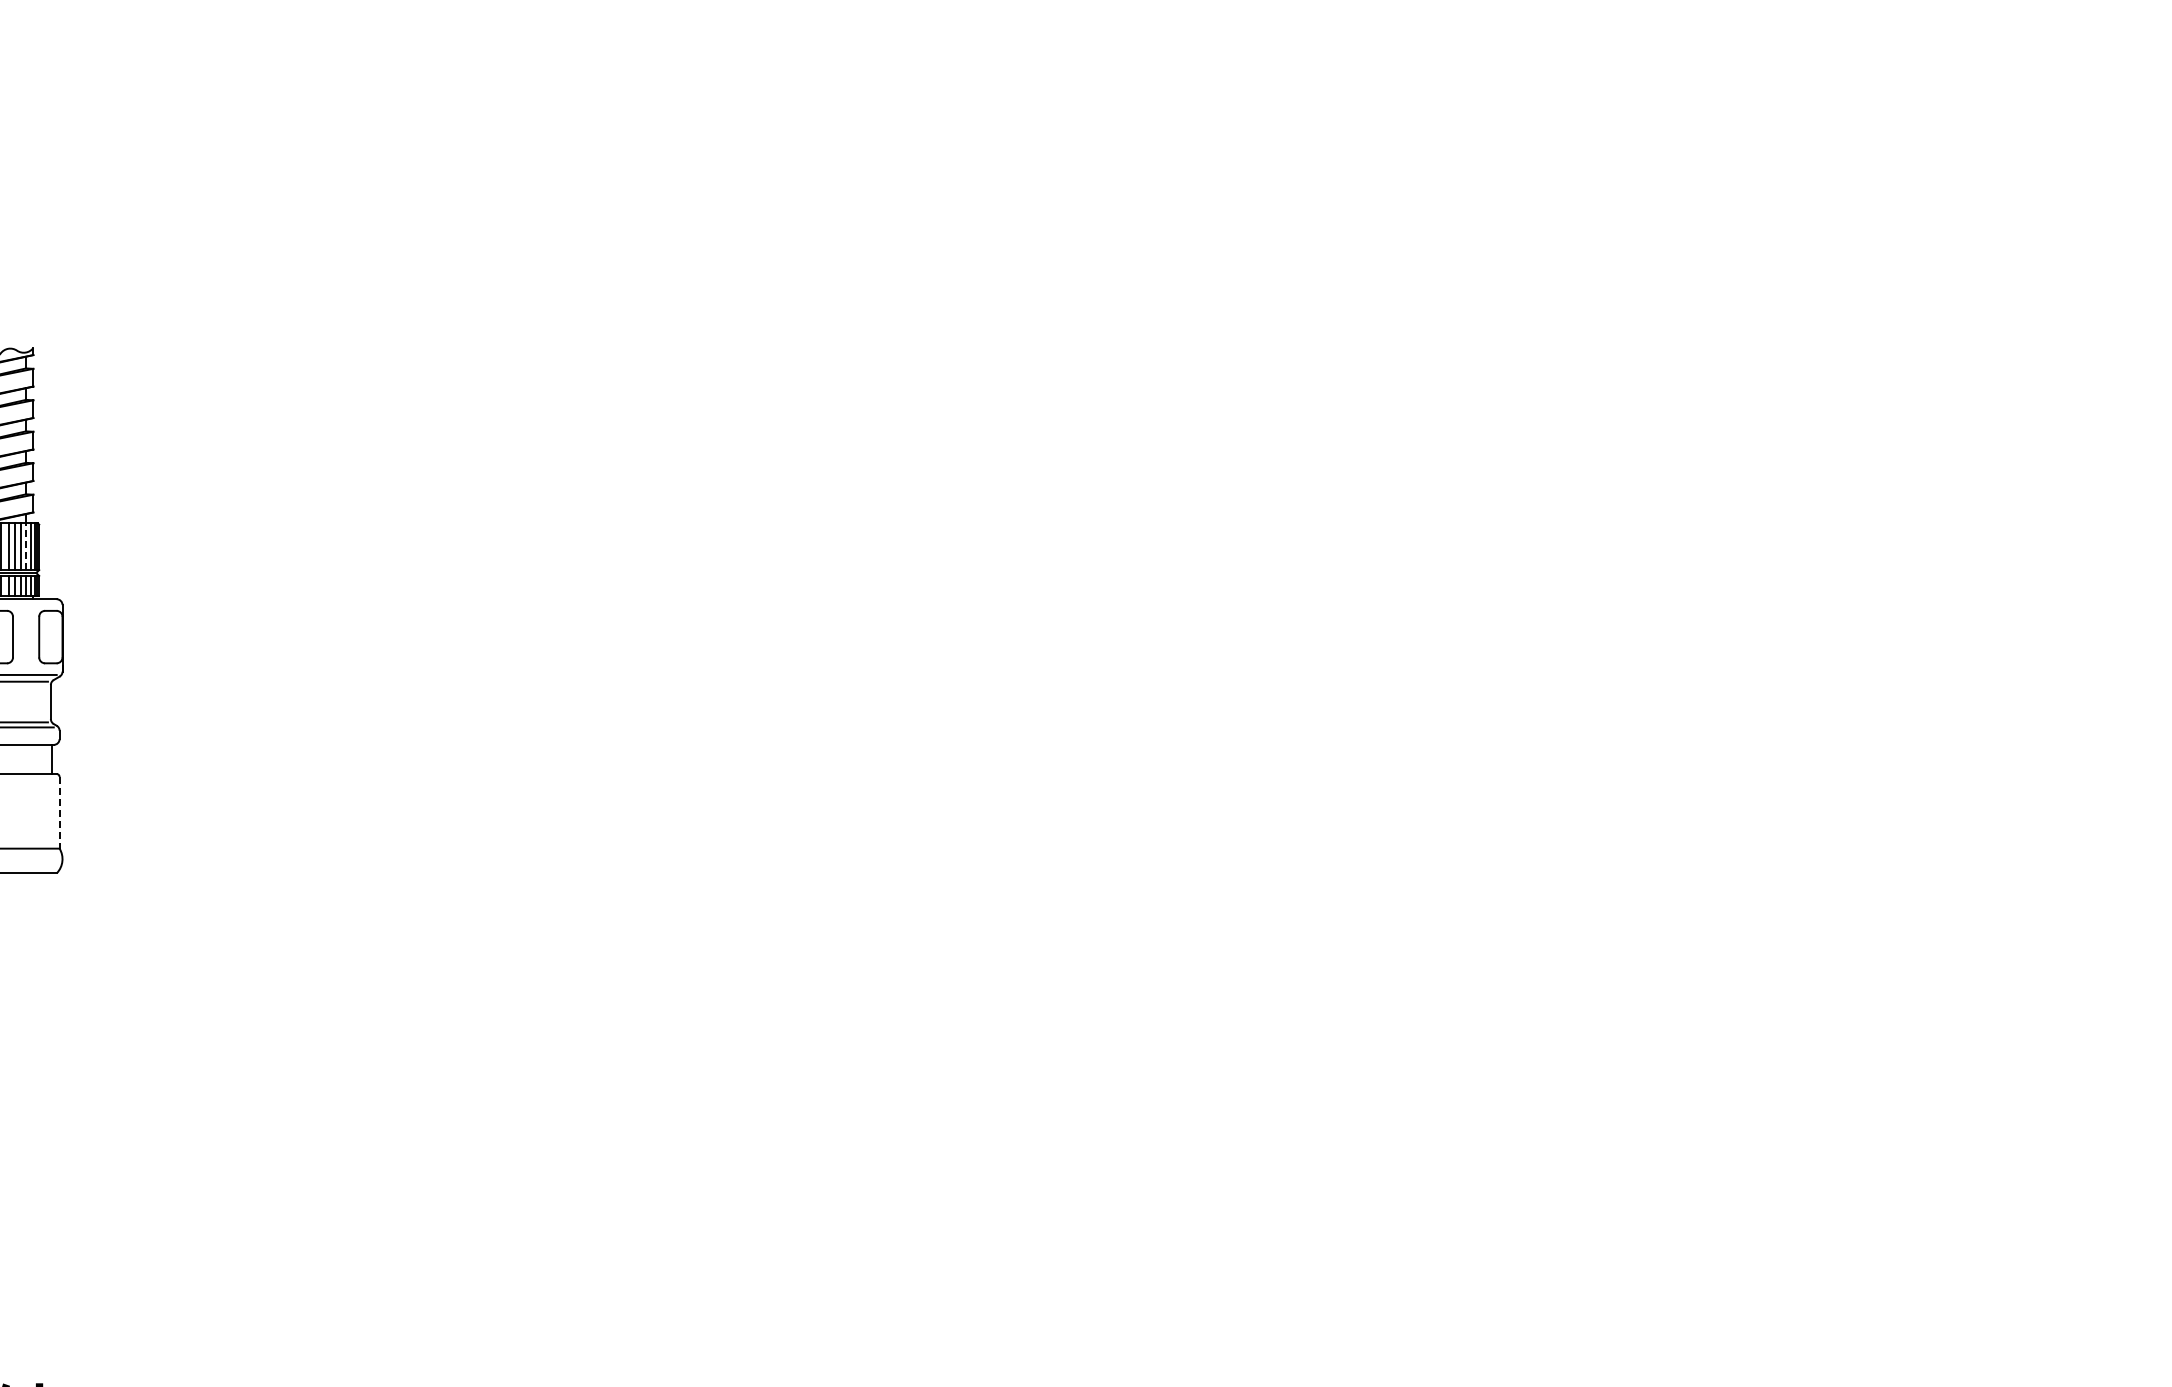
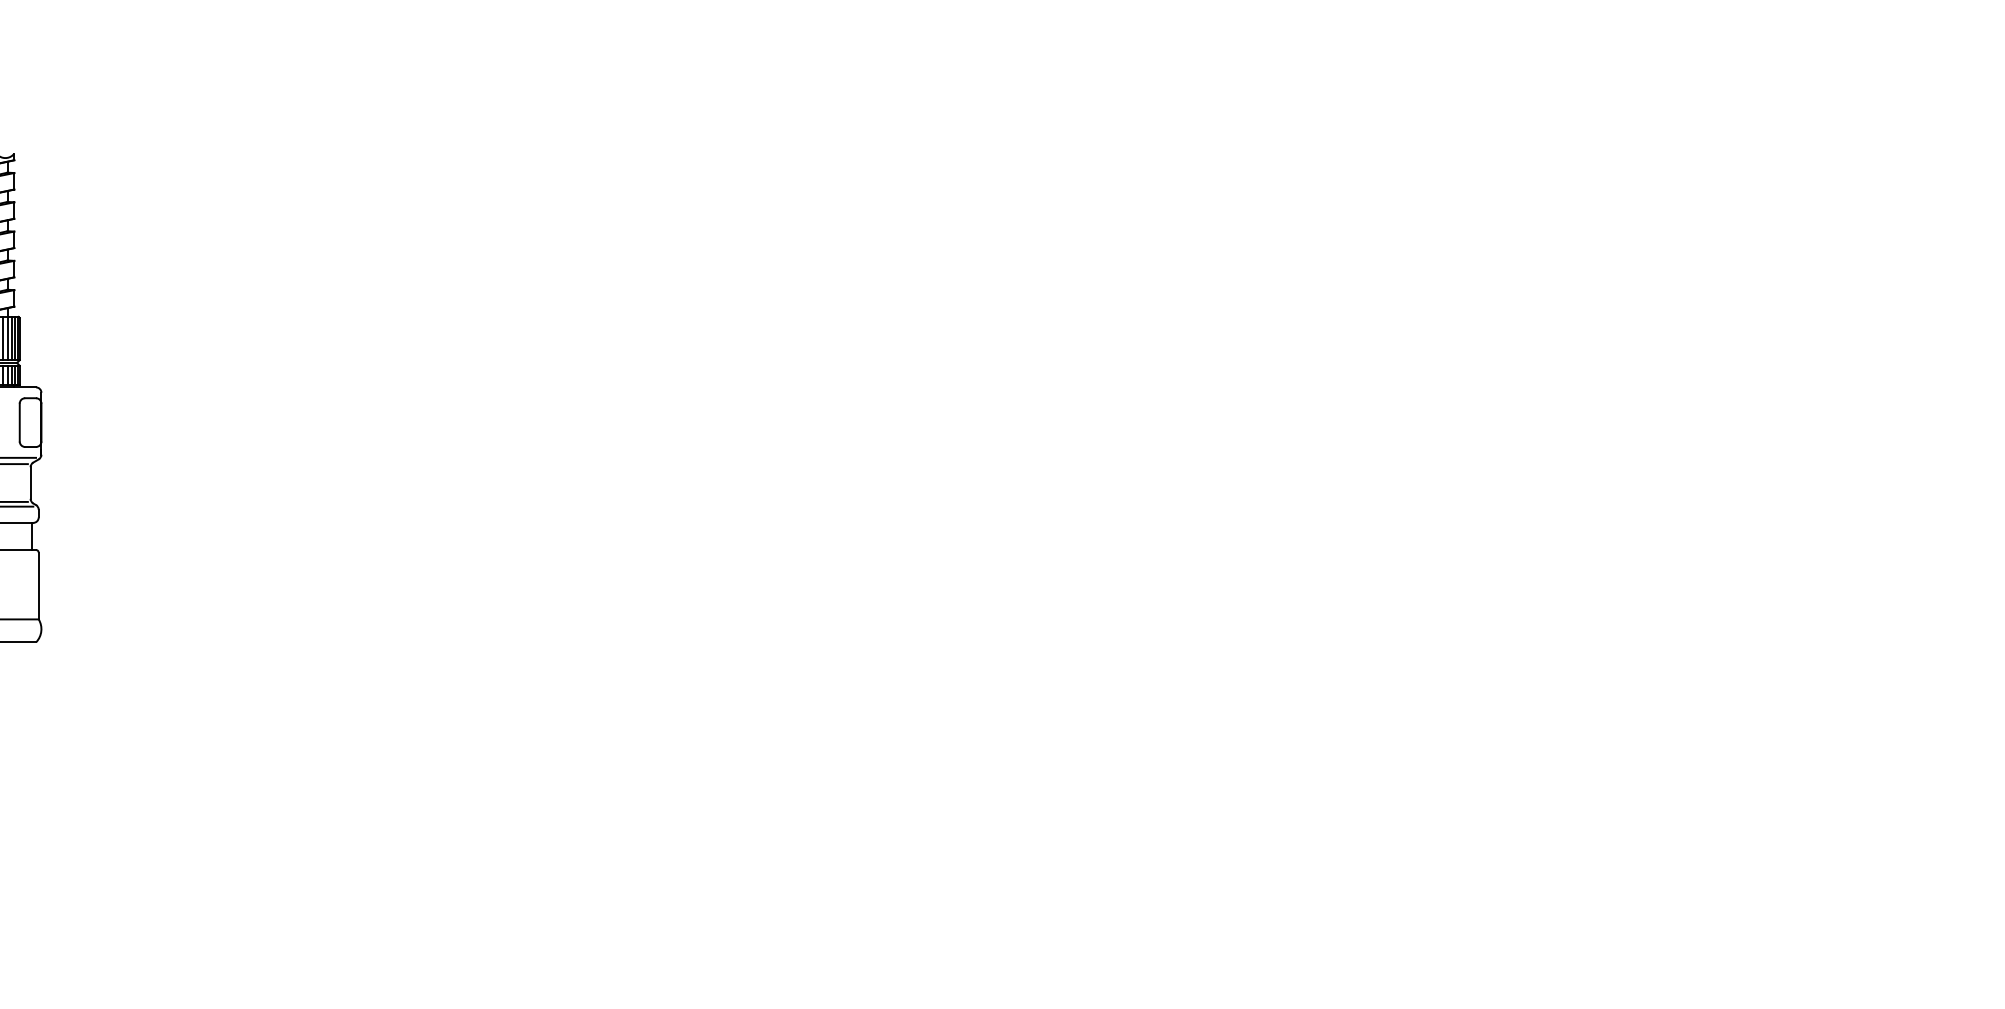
line: (26, 546) -> (7, 338), dashed -> solid
line: (59, 812) -> (38, 585), dashed -> solid

